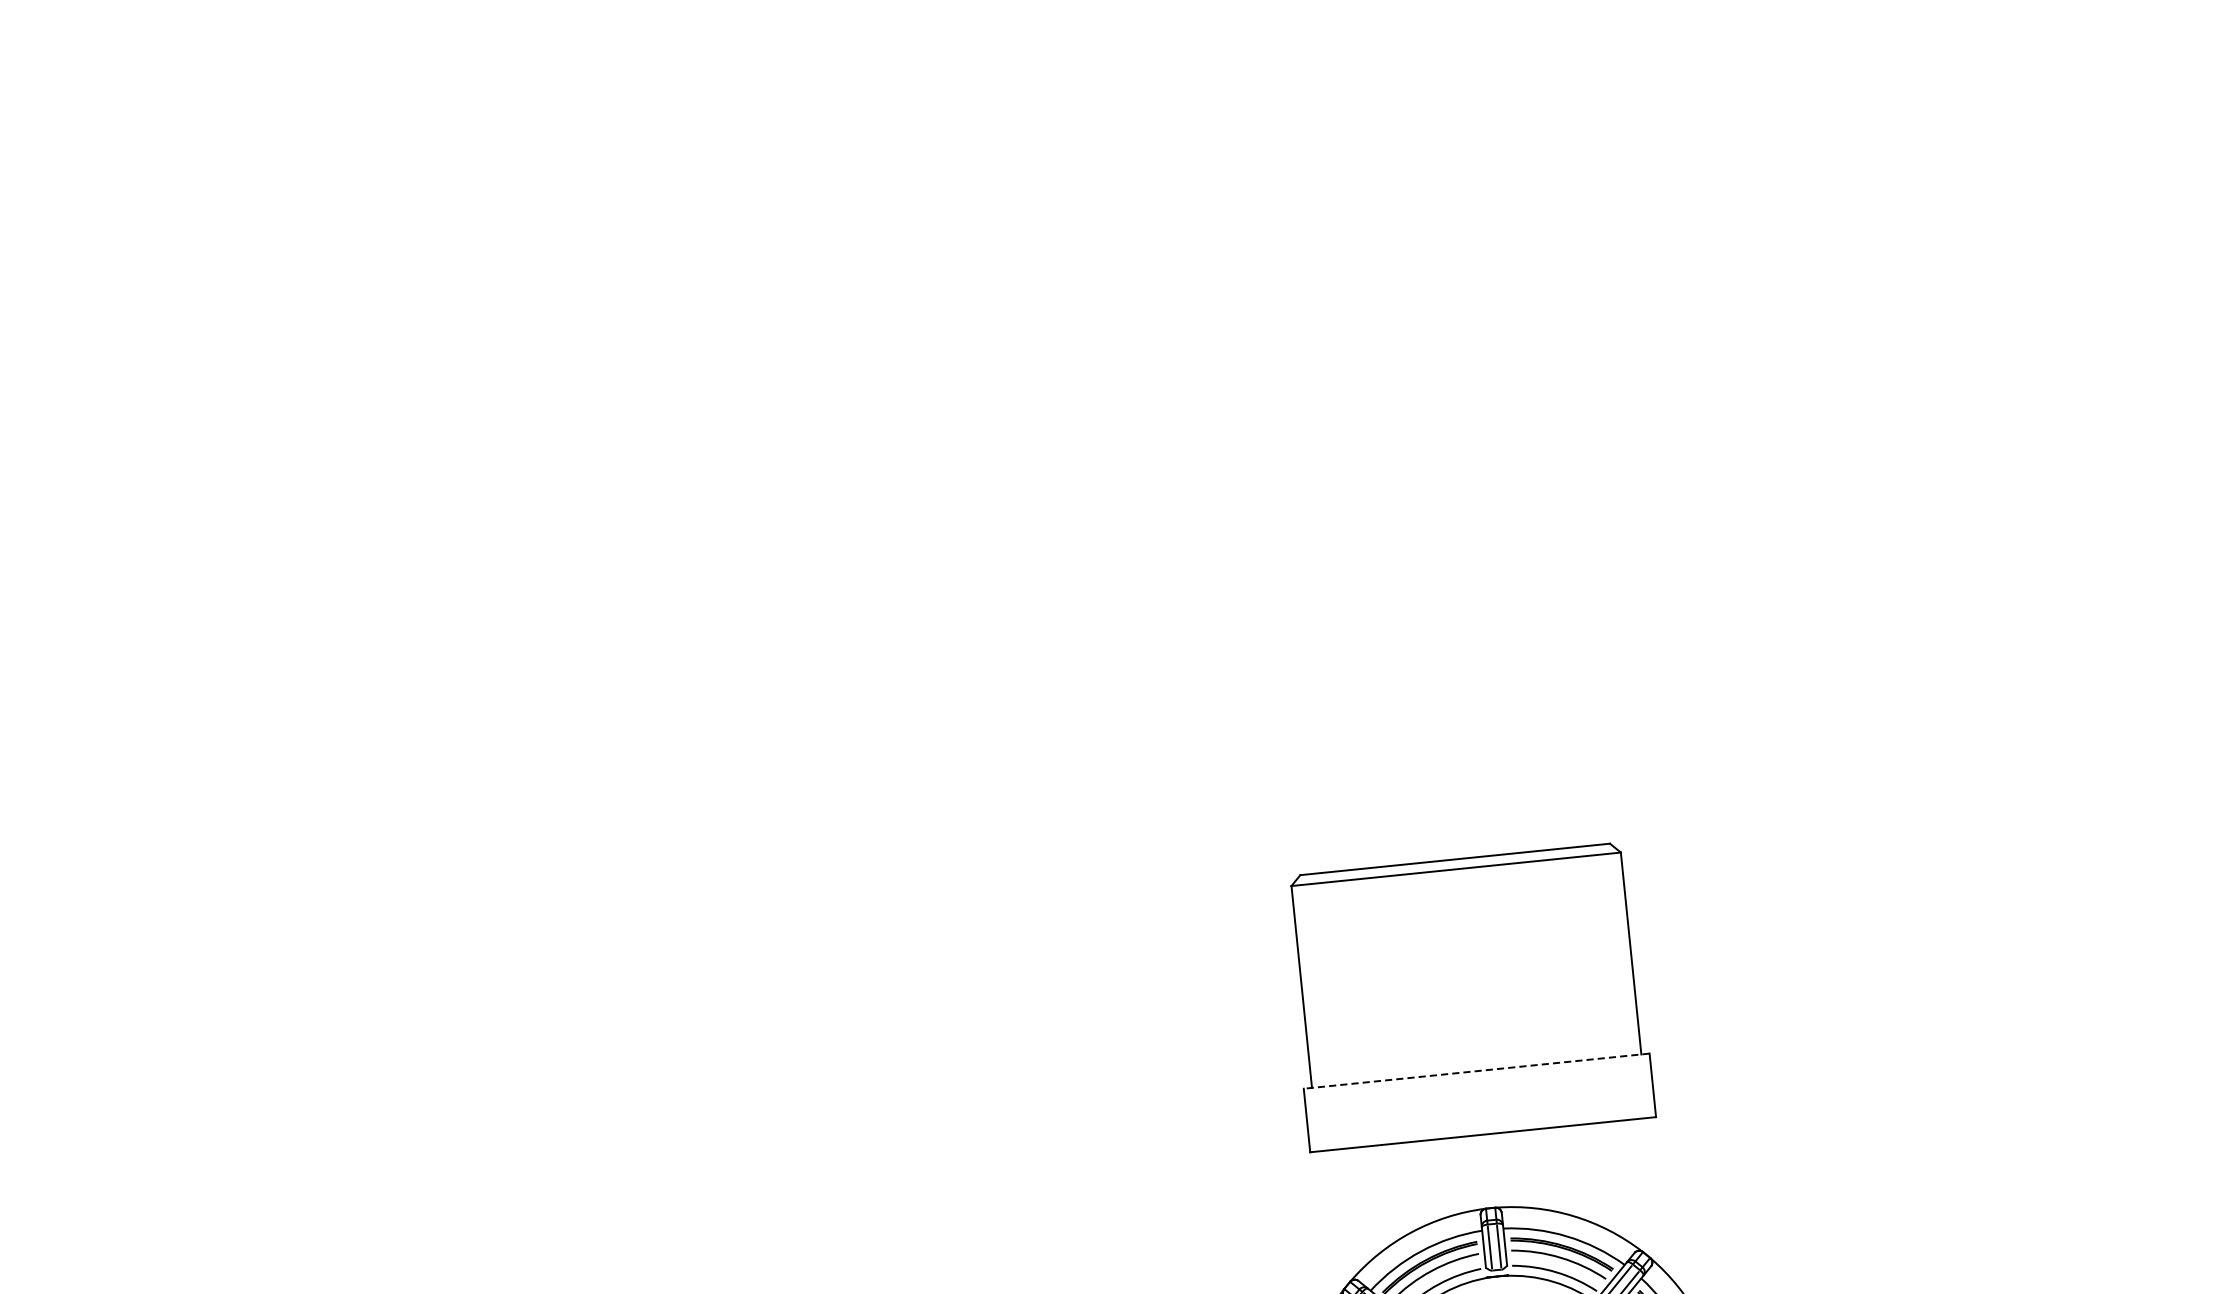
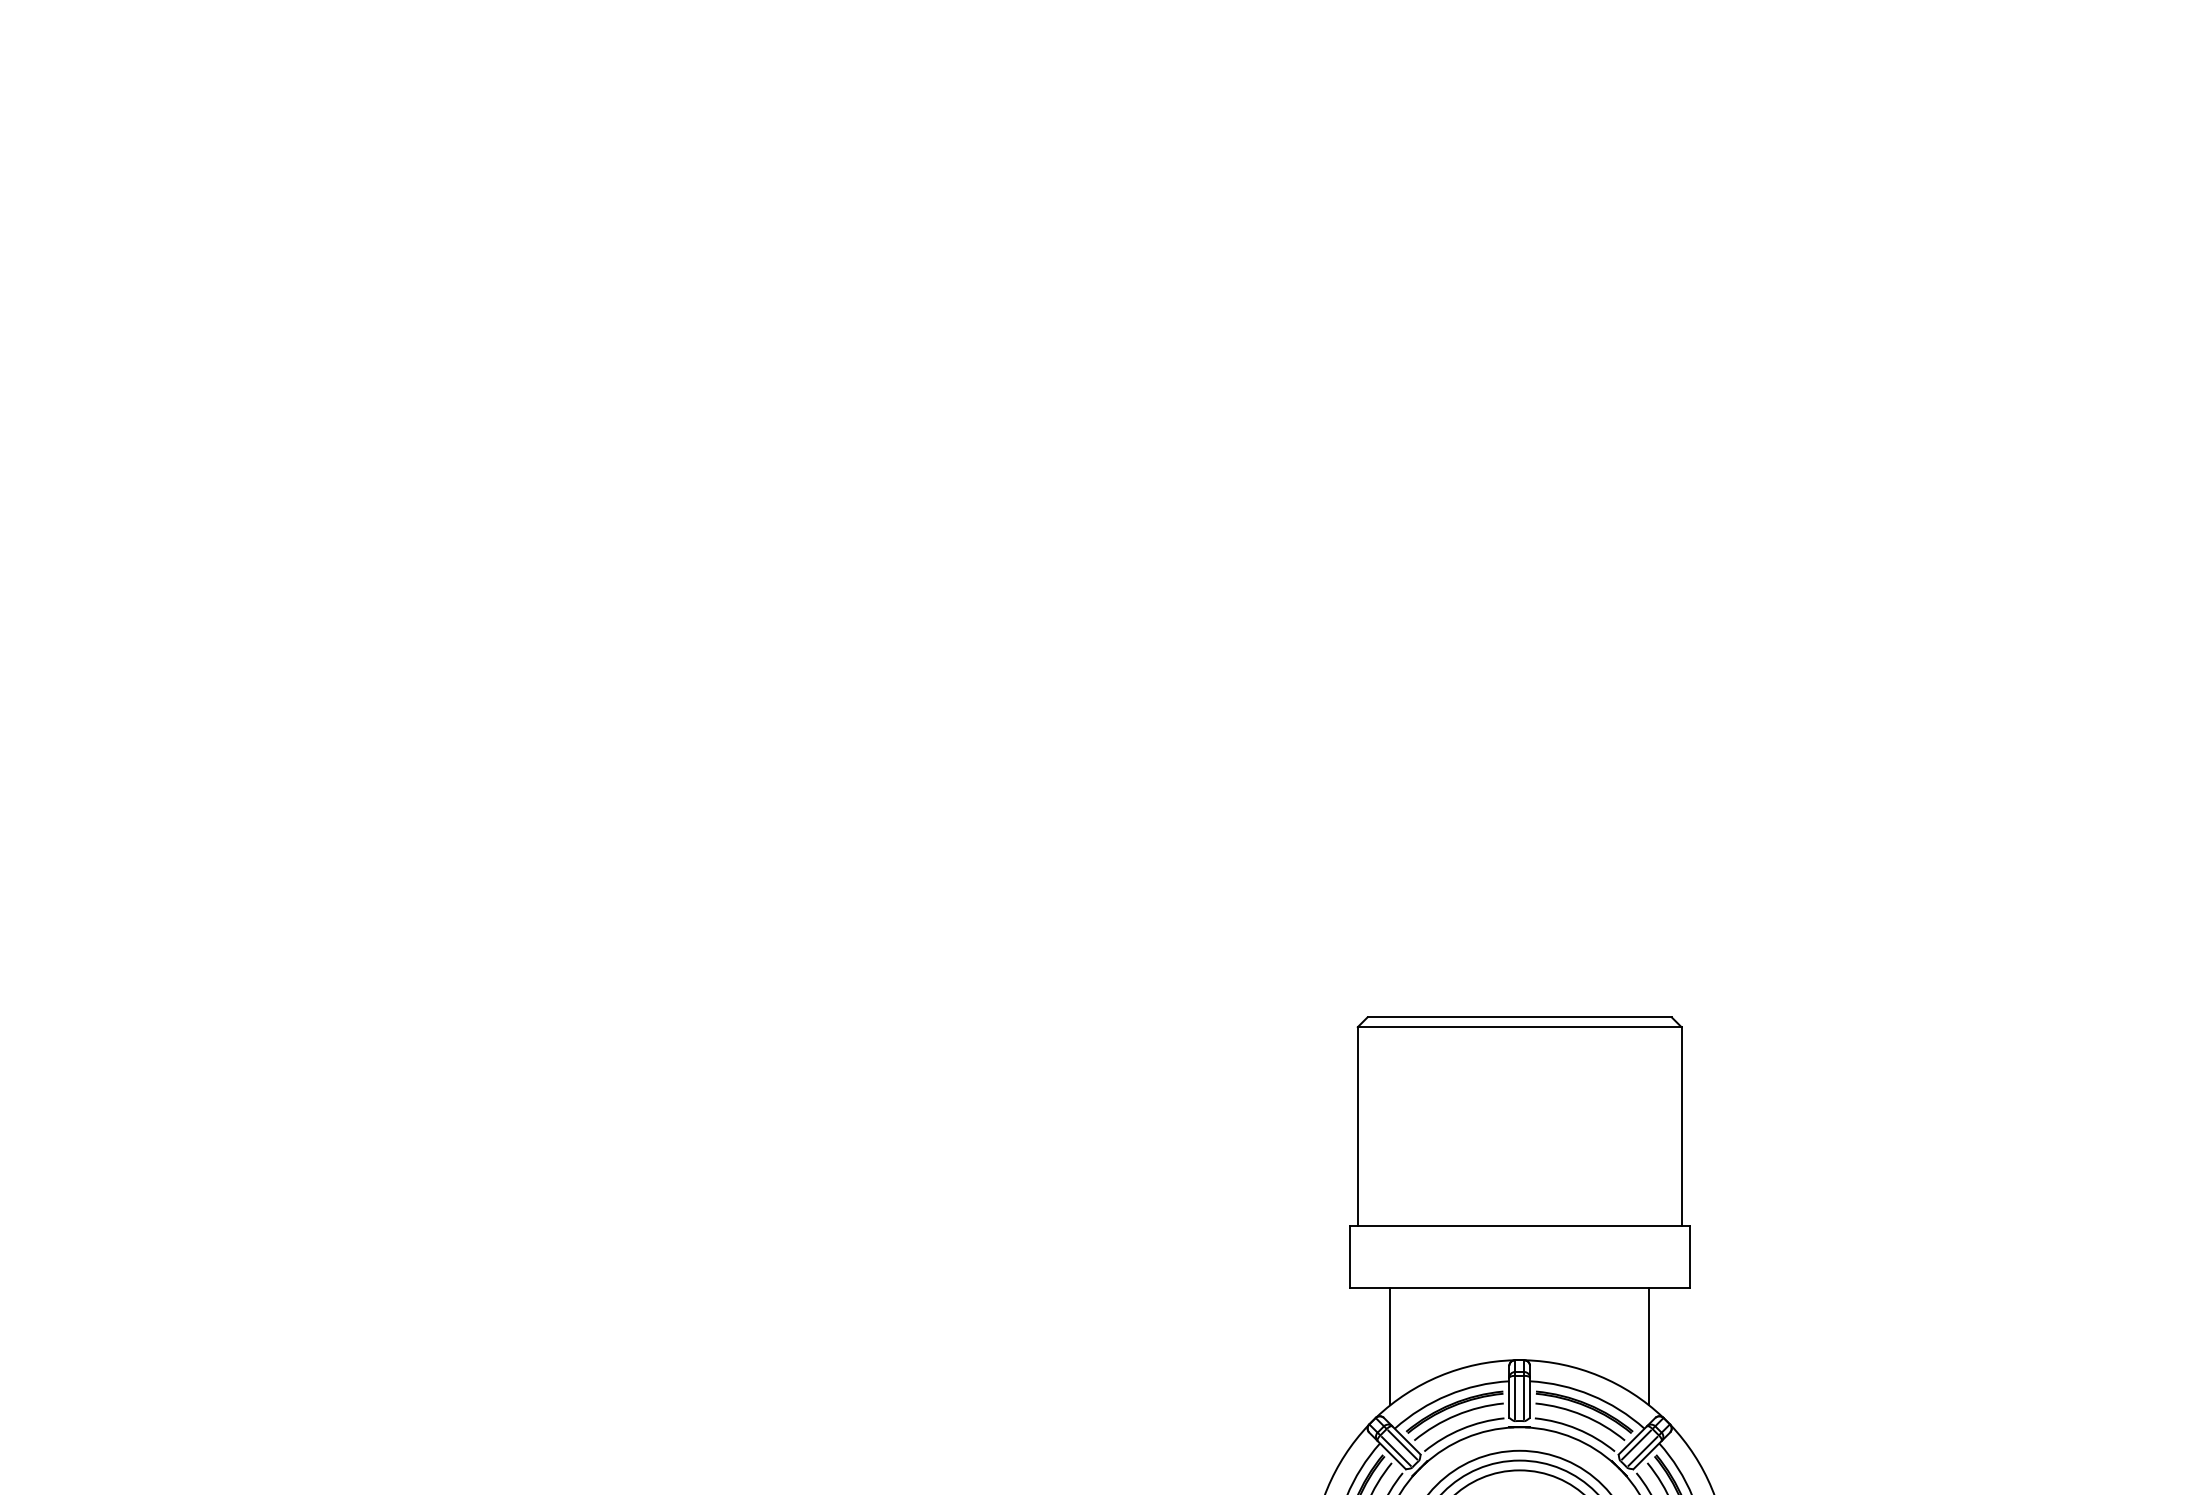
line: (1476, 1071) -> (1519, 1225), dashed -> solid
line: (1621, 1180) -> (1649, 1346), added
line: (1357, 1207) -> (1390, 1346), added

